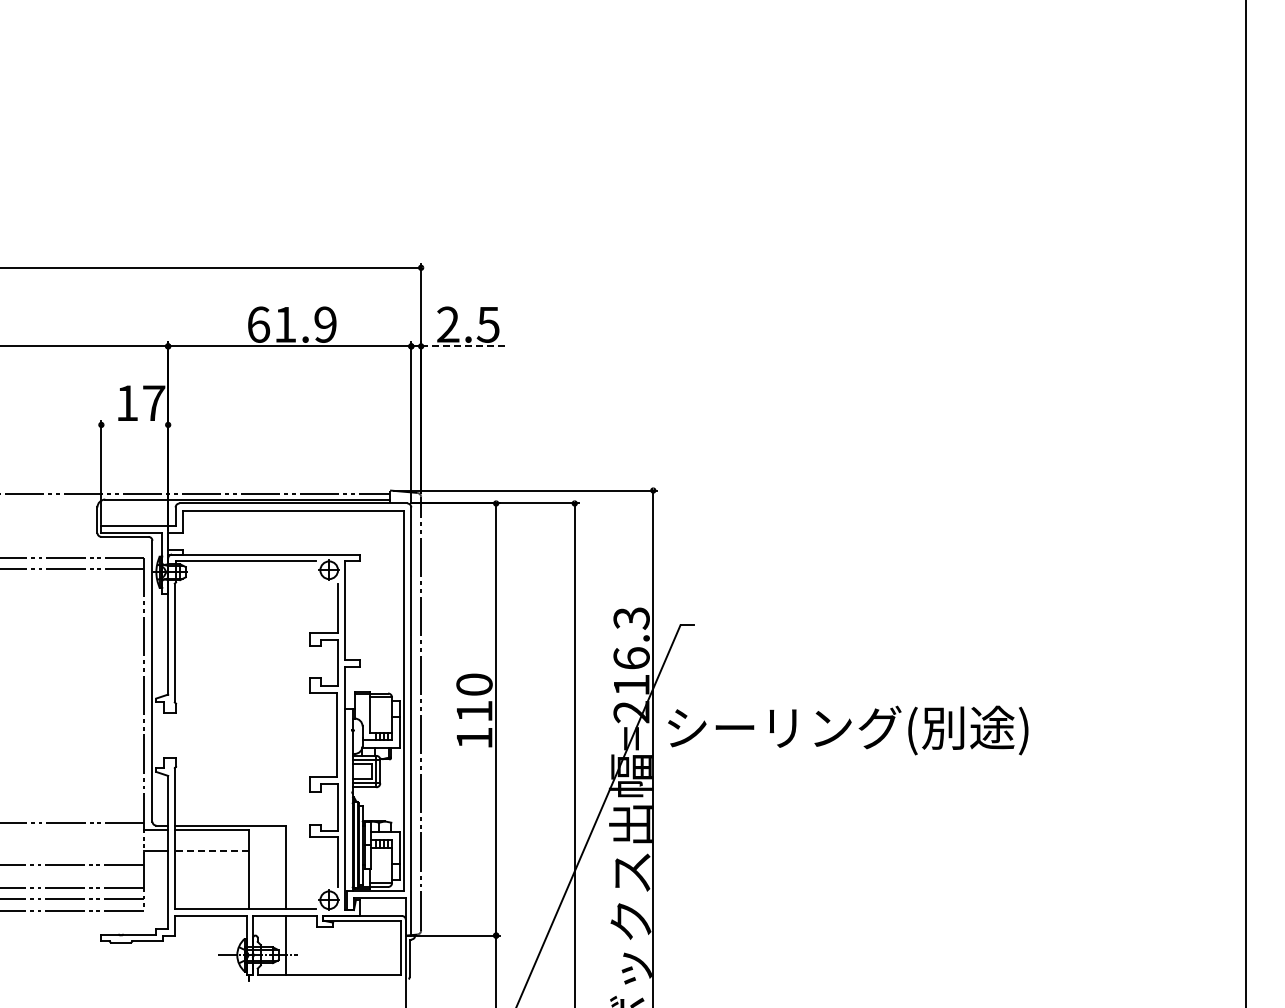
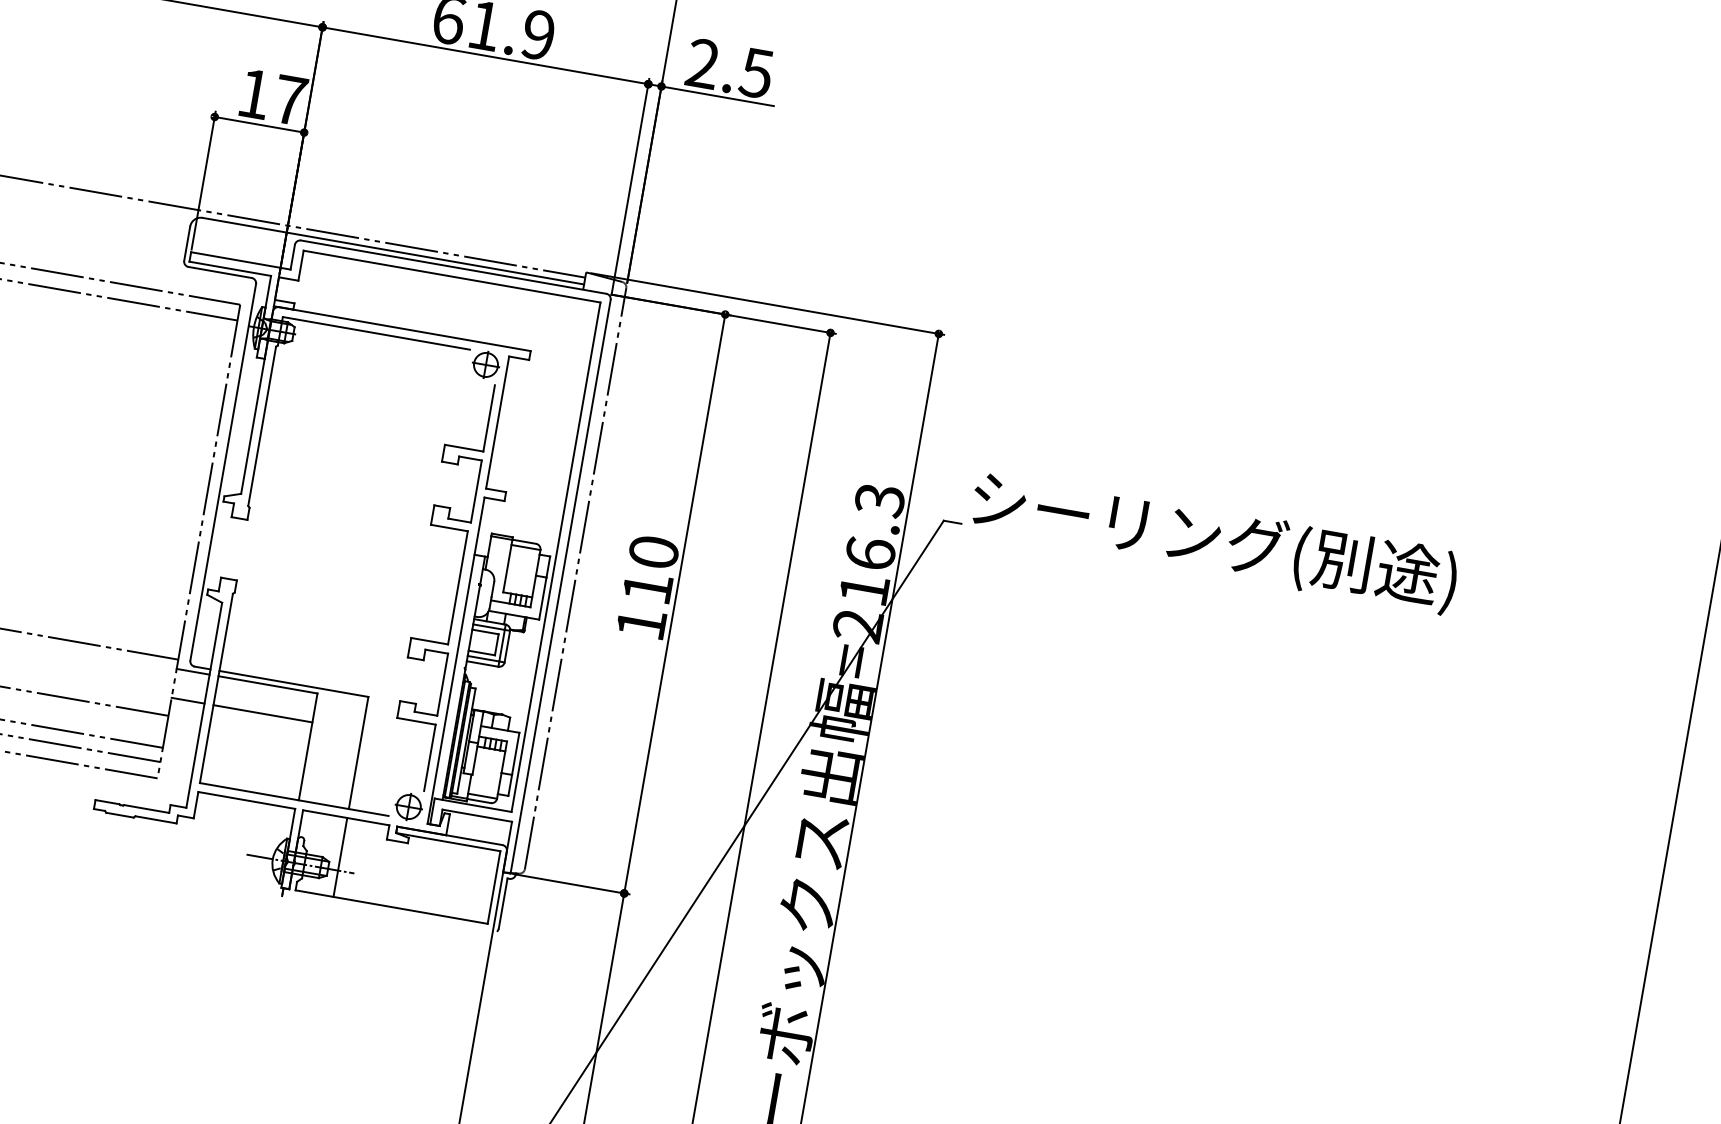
line: (463, 346) -> (718, 96), dashed -> solid
line: (134, 424) -> (259, 124), added
text: (848, 730) -> (1214, 542), moved
line: (211, 851) -> (262, 714), dashed -> solid

